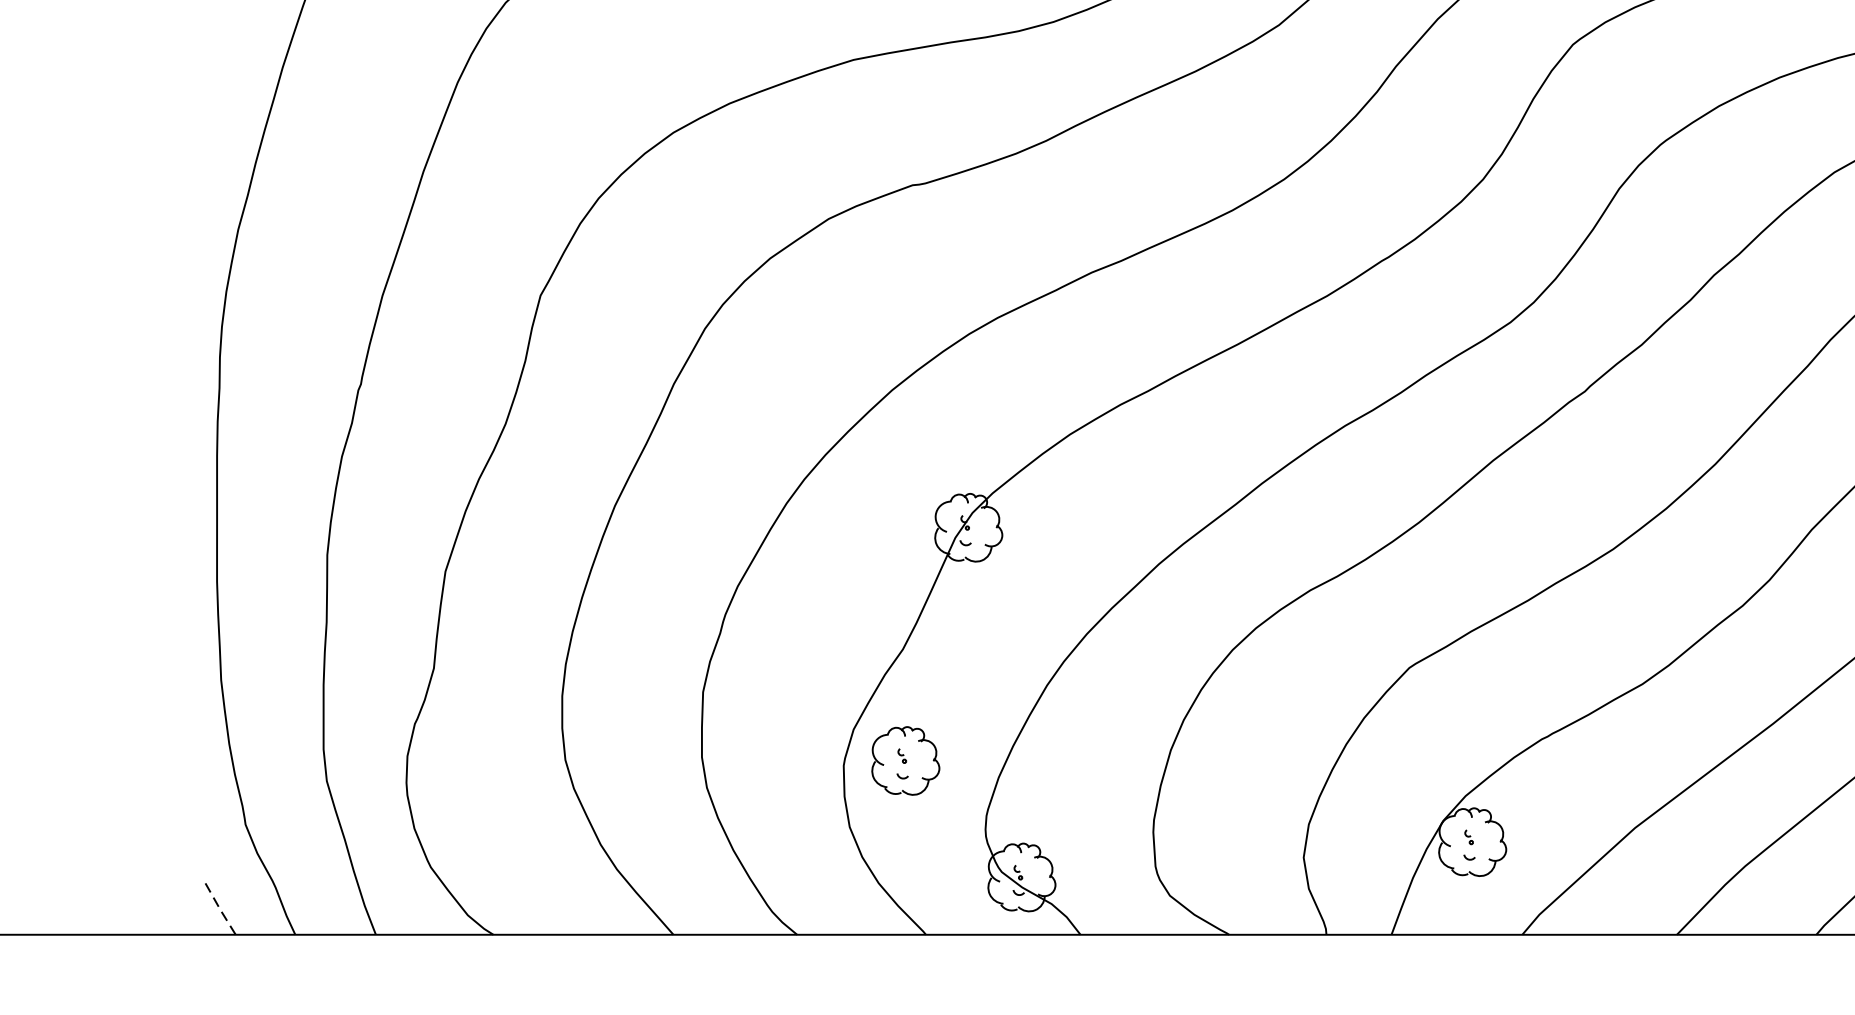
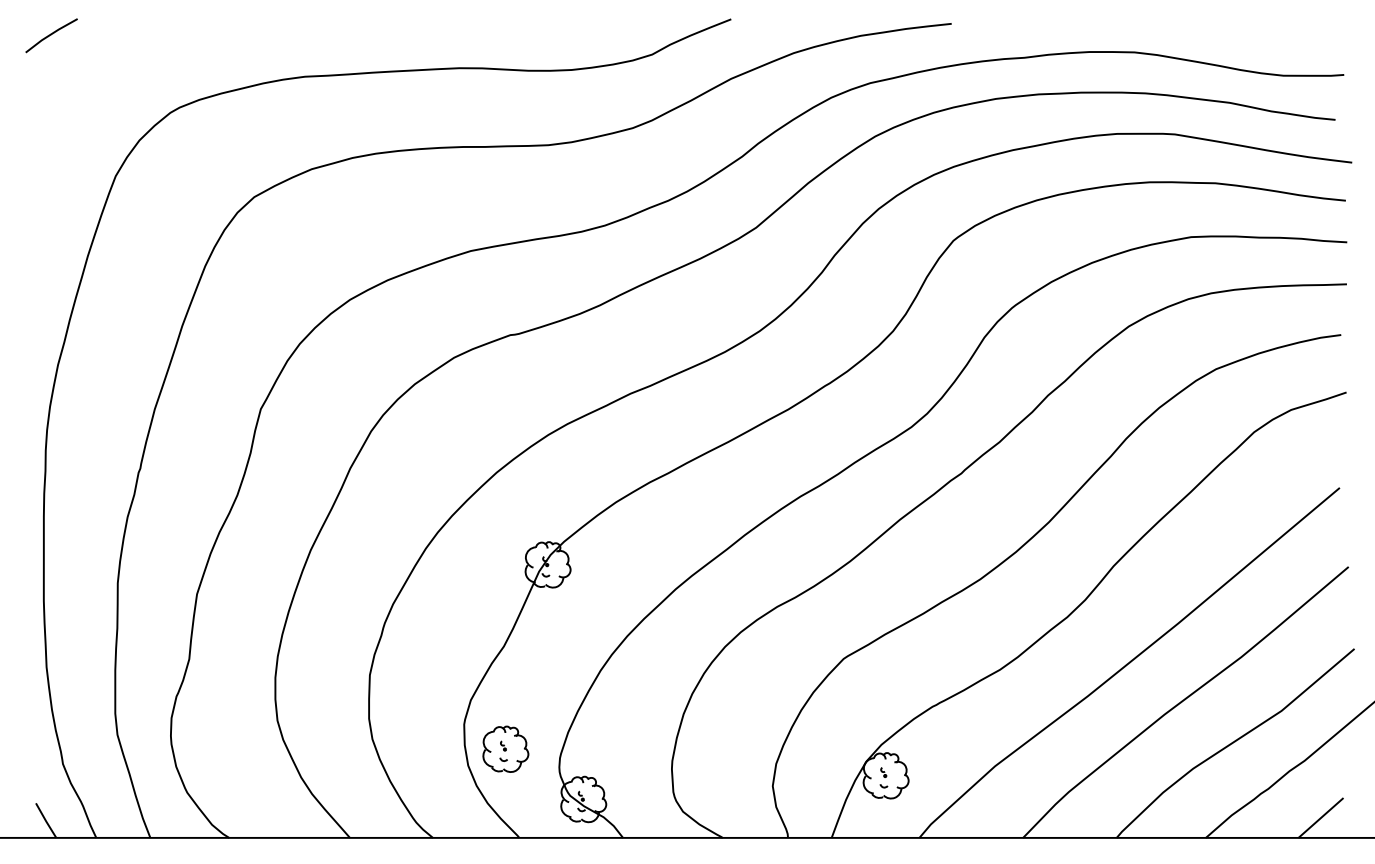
part: (905, 759) -> (505, 748), moved
line: (221, 910) -> (46, 821), dashed -> solid

